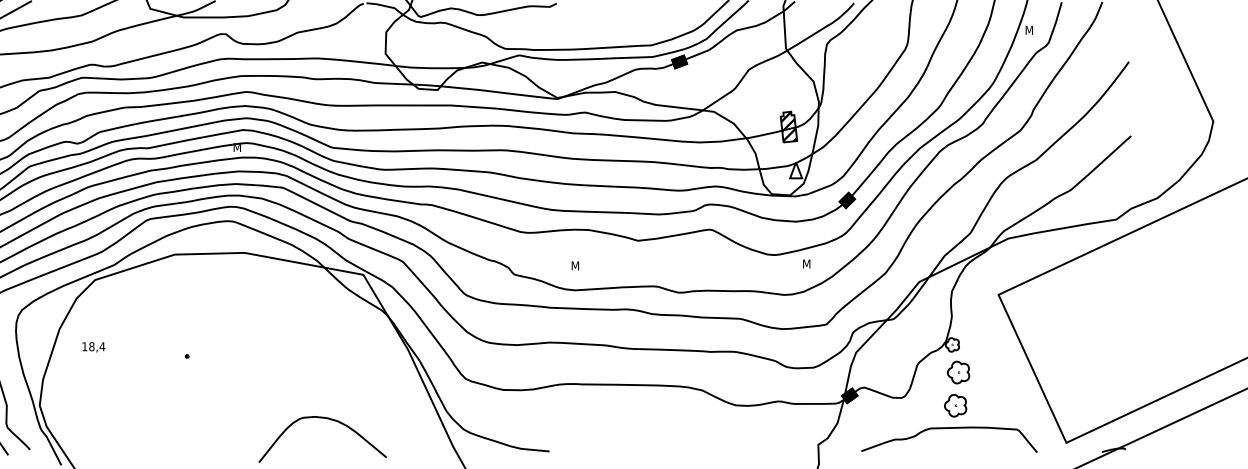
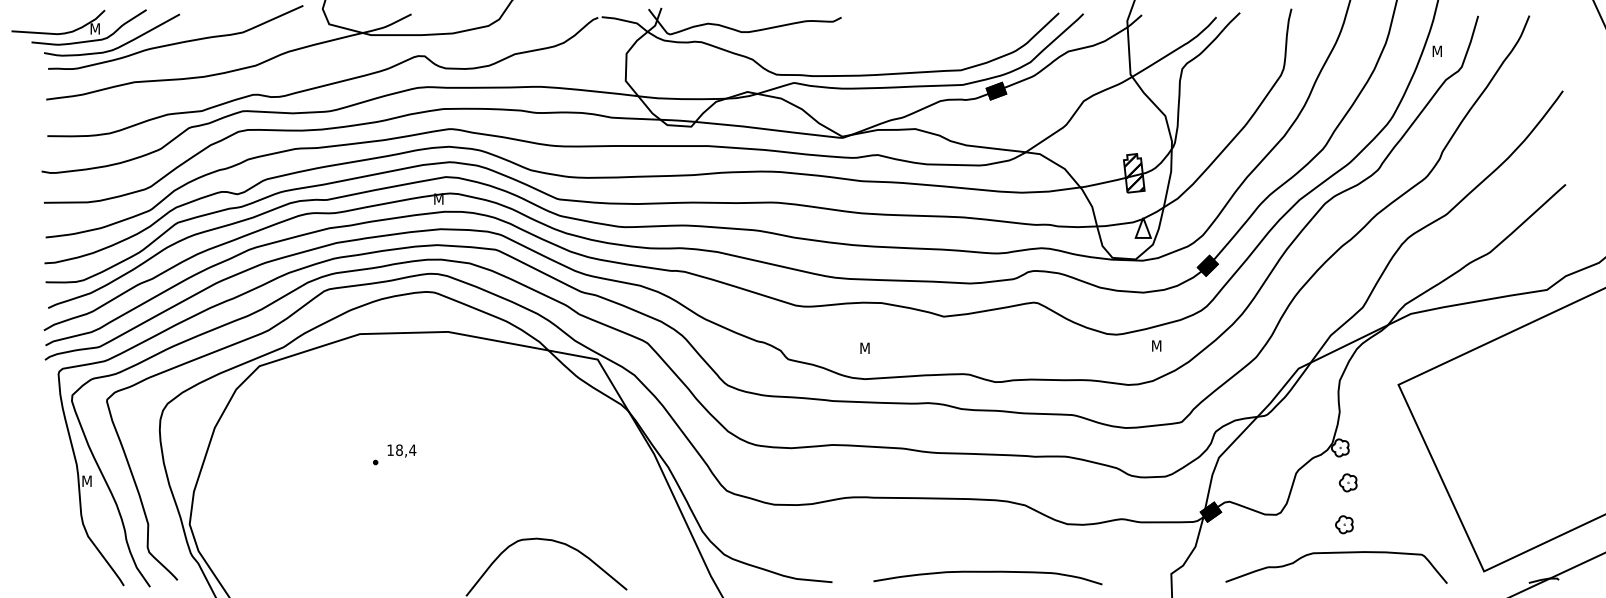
text: (93, 346) -> (401, 450), moved
part: (958, 372) -> (1348, 482), size x0.62
part: (955, 405) -> (1344, 524), size x0.62
curve: (672, 443) -> (987, 572), added

